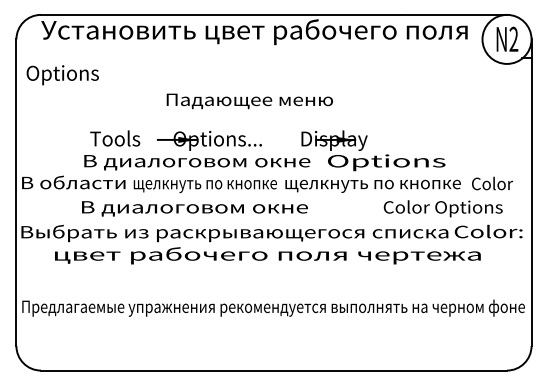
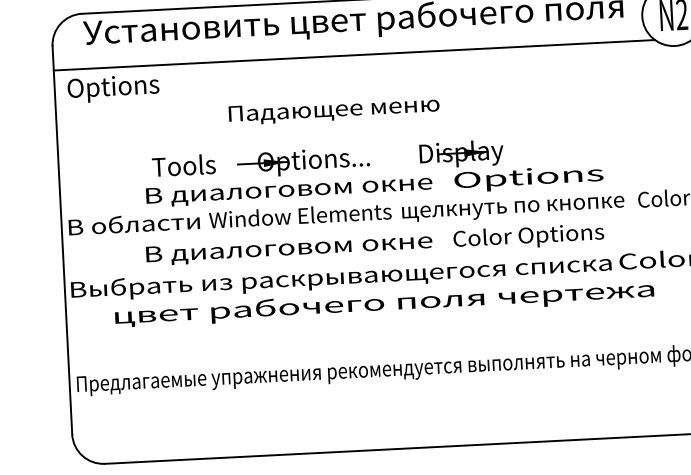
line: (253, 58) -> (353, 55), added
text: (249, 101) -> (333, 110), moved
text: (204, 184) -> (299, 217), щелкнуть по кнопке -> Window Elements
text: (442, 208) -> (527, 236), moved

